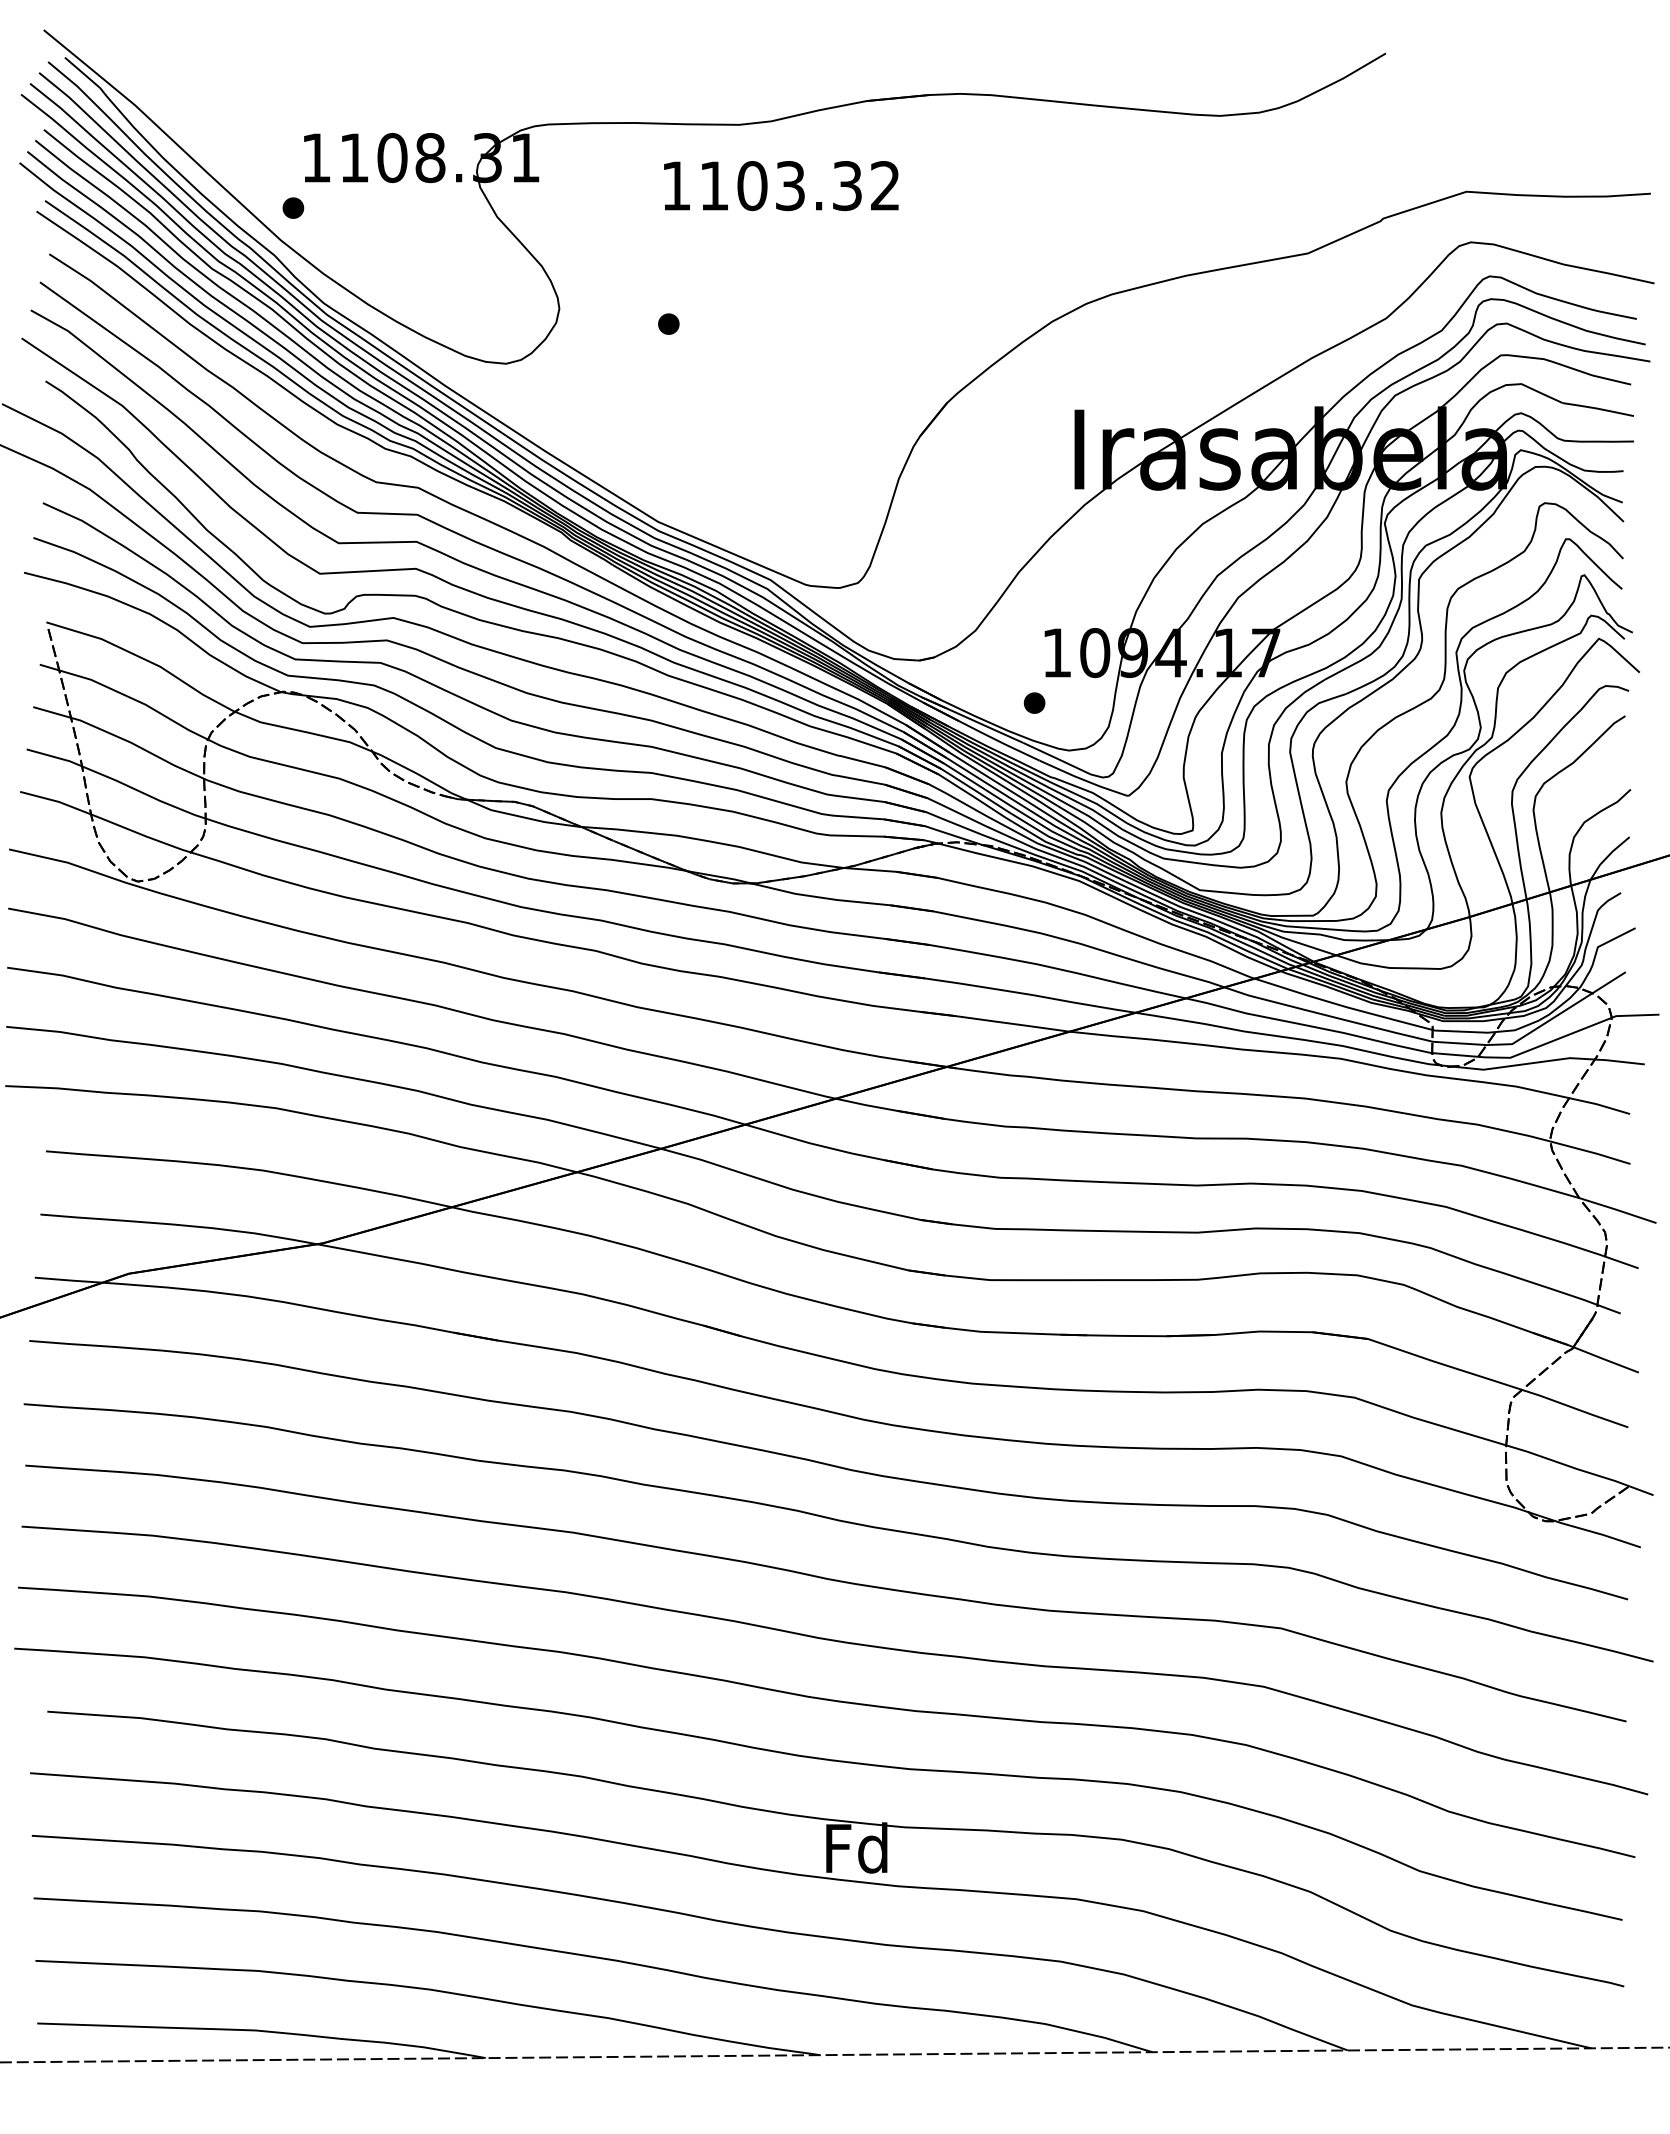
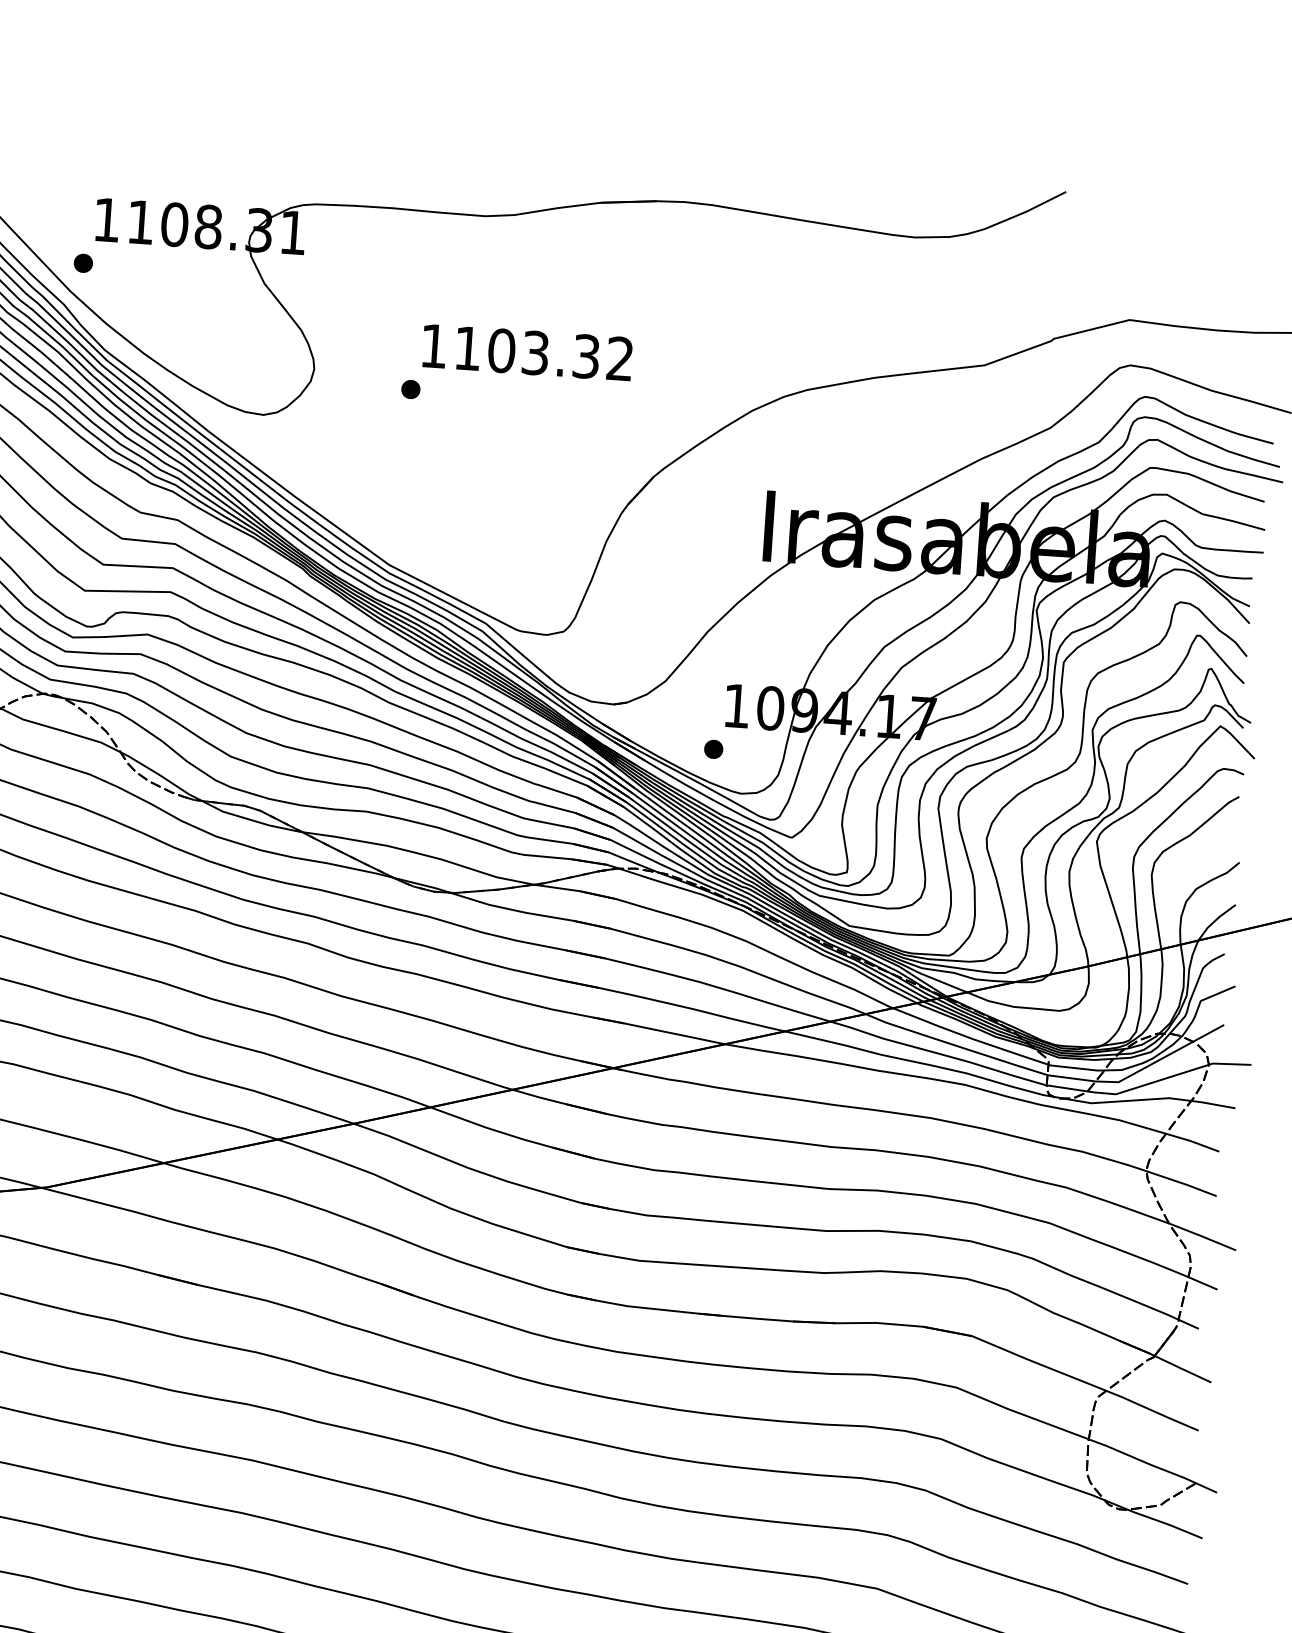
text: (781, 186) -> (527, 353), moved

